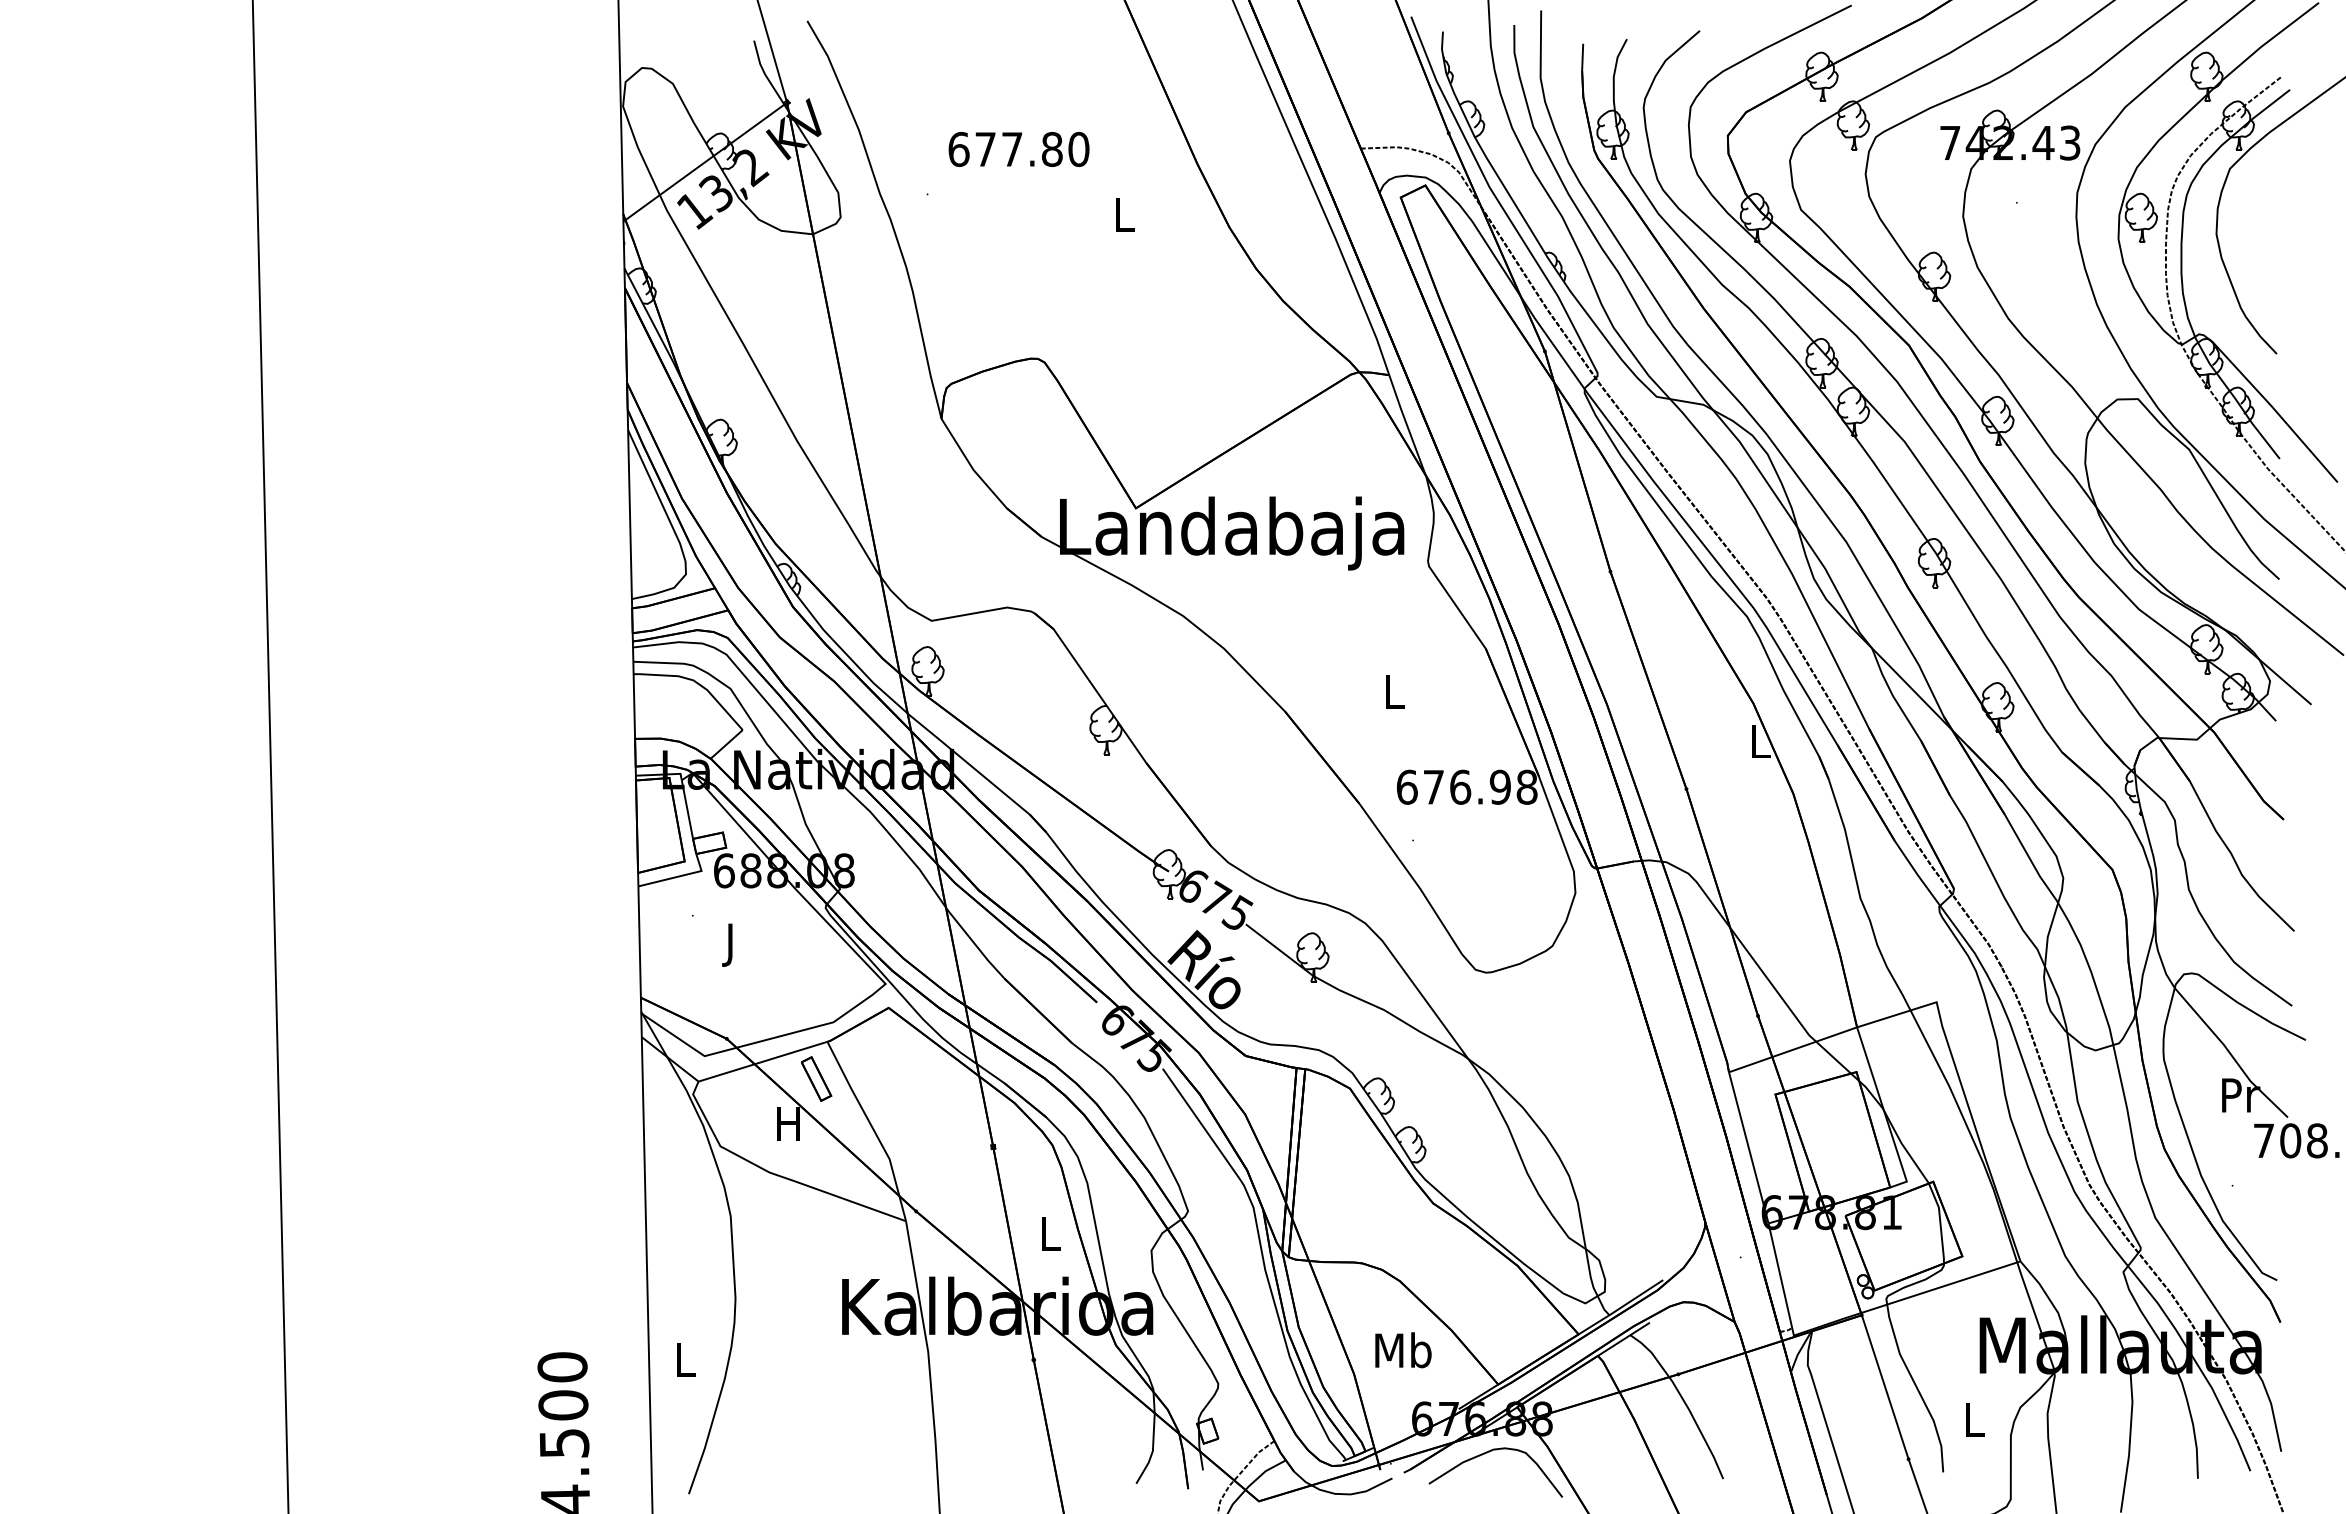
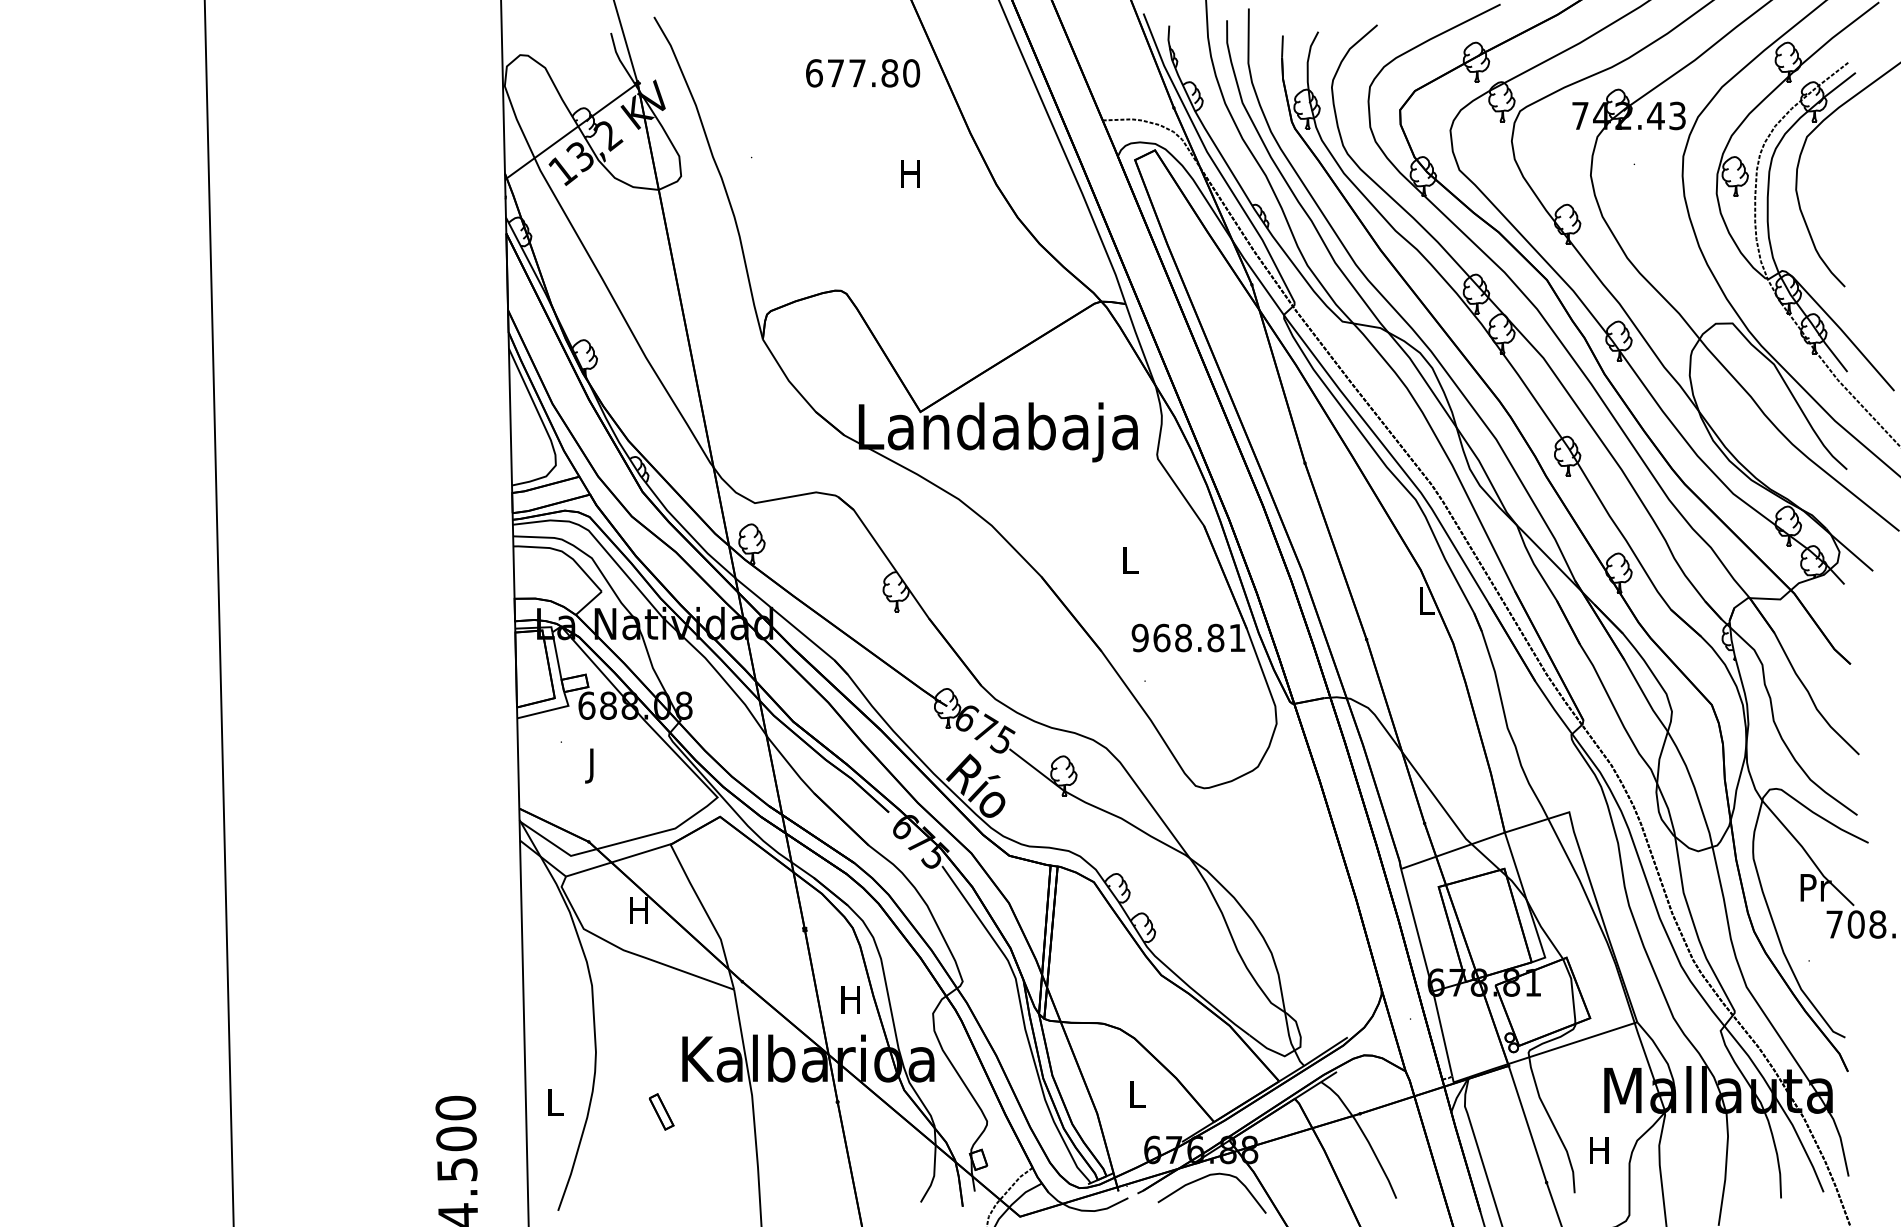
text: (1018, 149) -> (862, 73), moved
text: (1123, 214) -> (910, 173), L -> H
text: (1466, 786) -> (1188, 637), 676.98 -> 968.81
part: (816, 1078) -> (661, 1111), moved
text: (1049, 1233) -> (850, 999), L -> H
text: (1403, 1350) -> (1137, 1094), Mb -> L
text: (1973, 1419) -> (1599, 1150), L -> H

